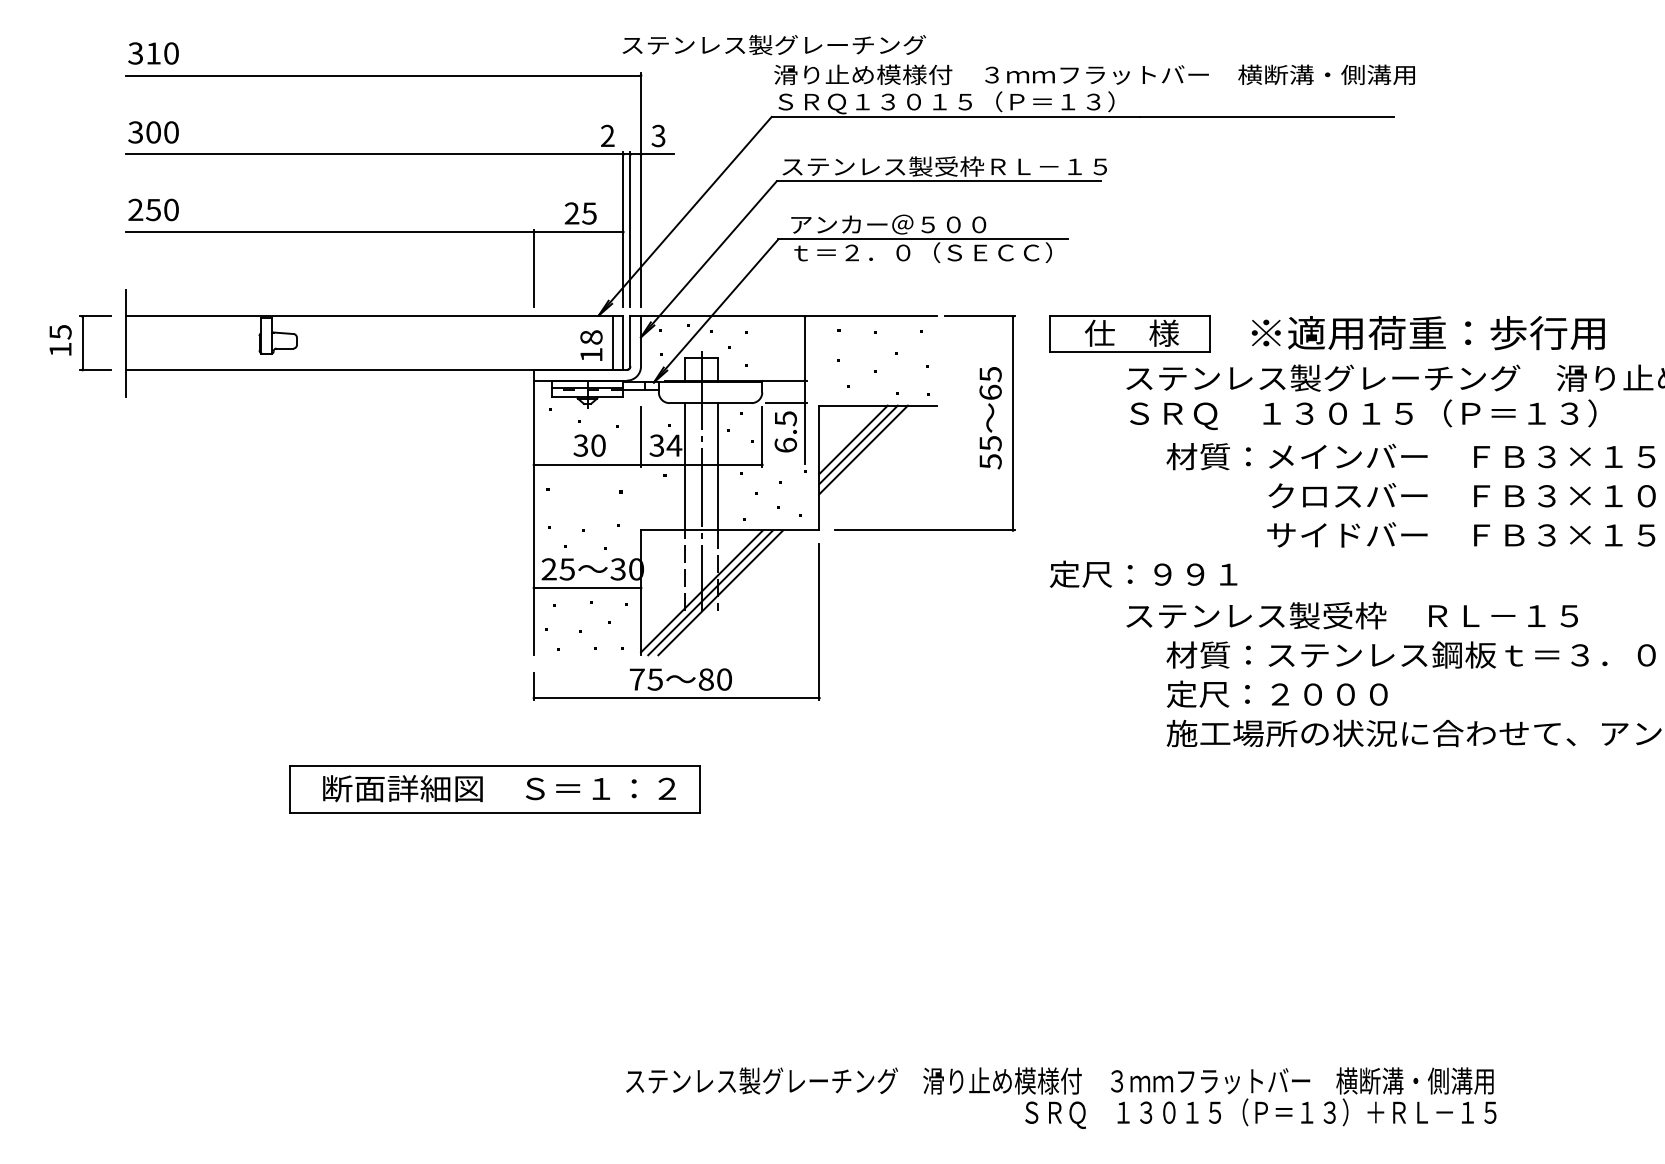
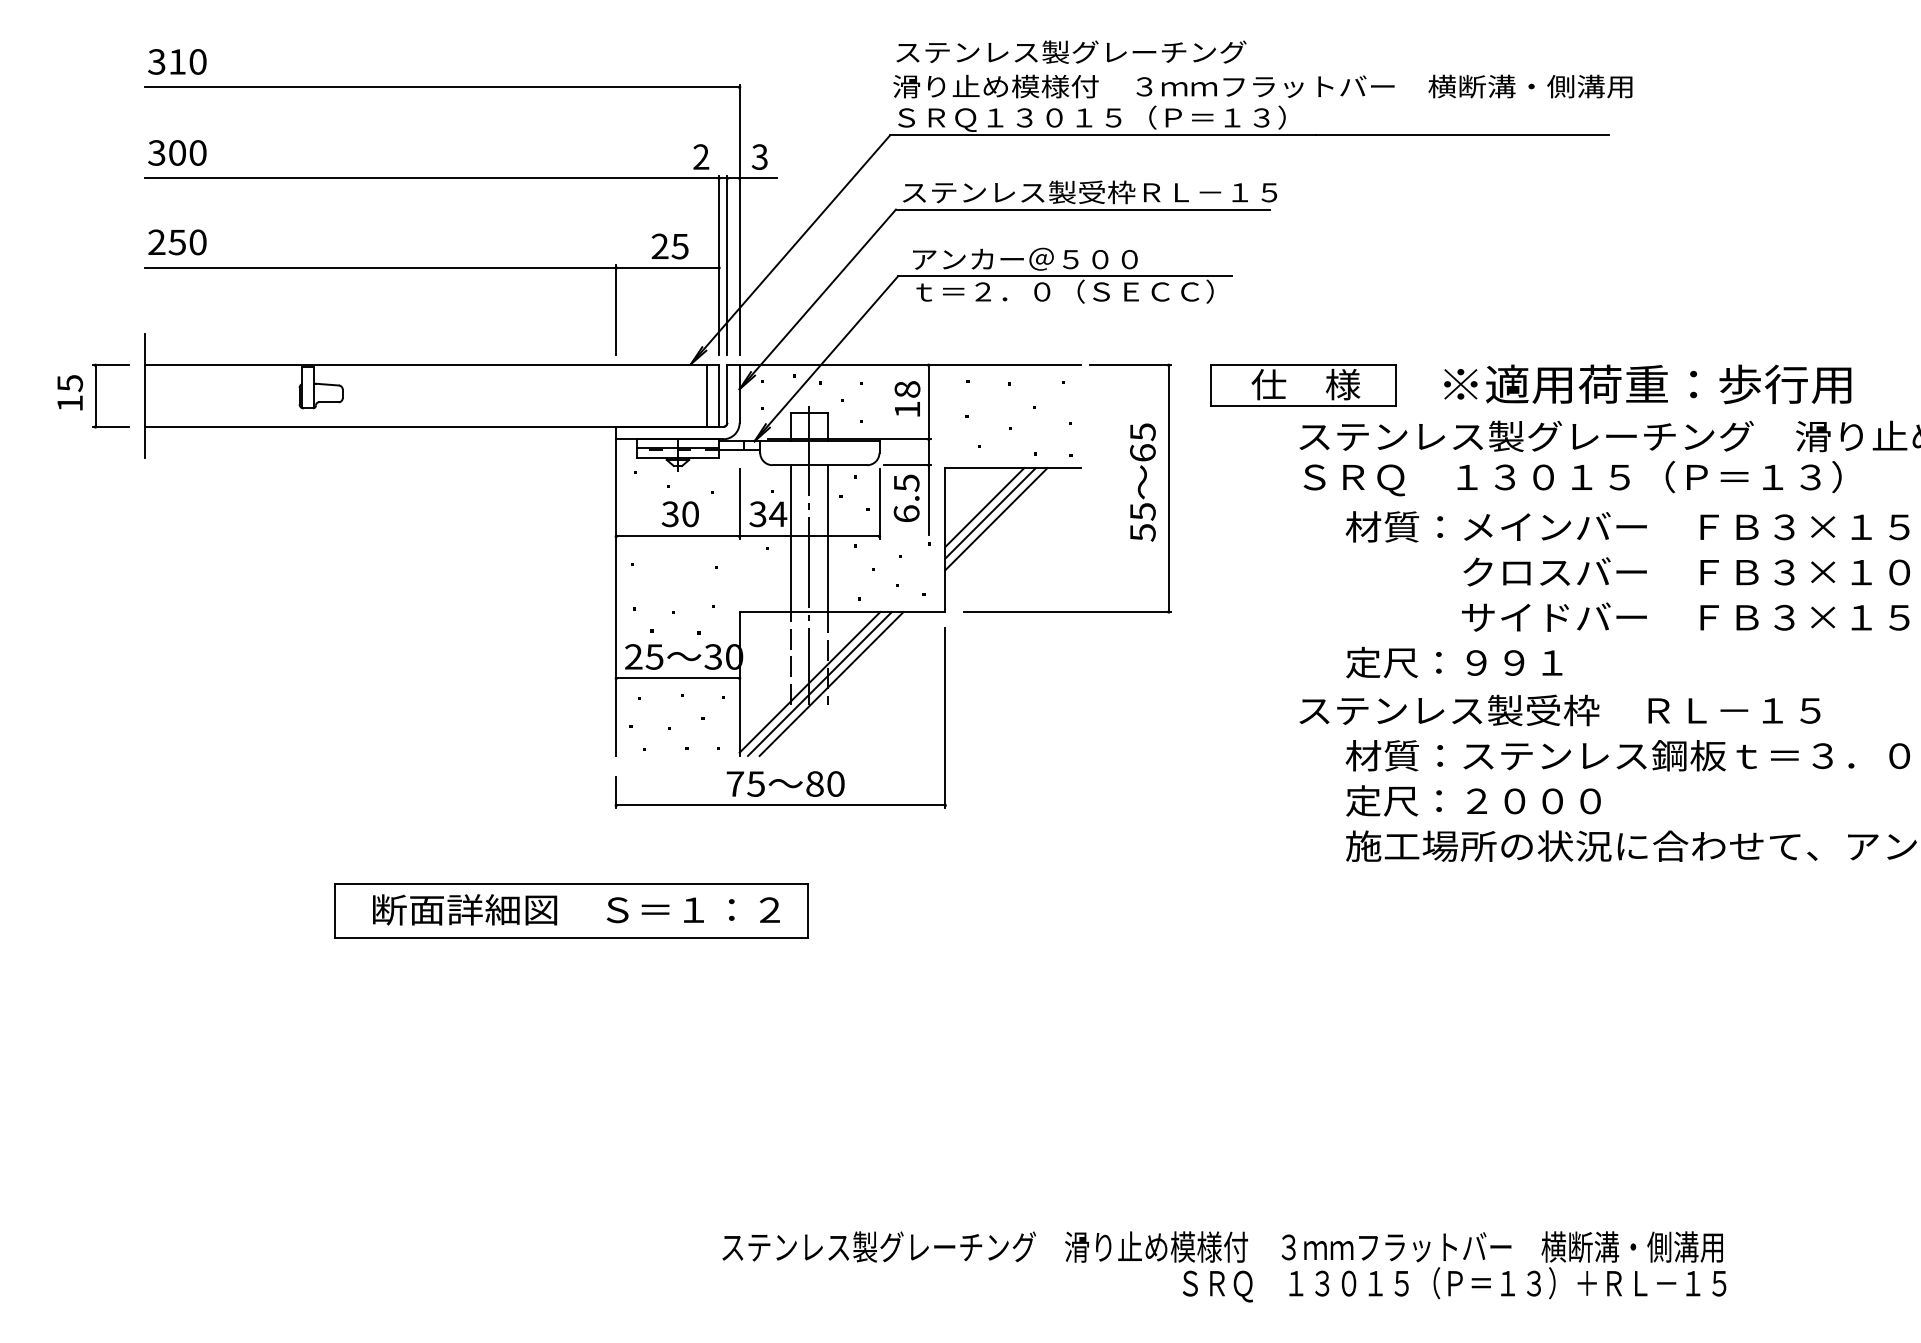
text: (774, 44) -> (1071, 51), moved
text: (591, 345) -> (907, 398), moved
text: (1143, 574) -> (1454, 662), moved

